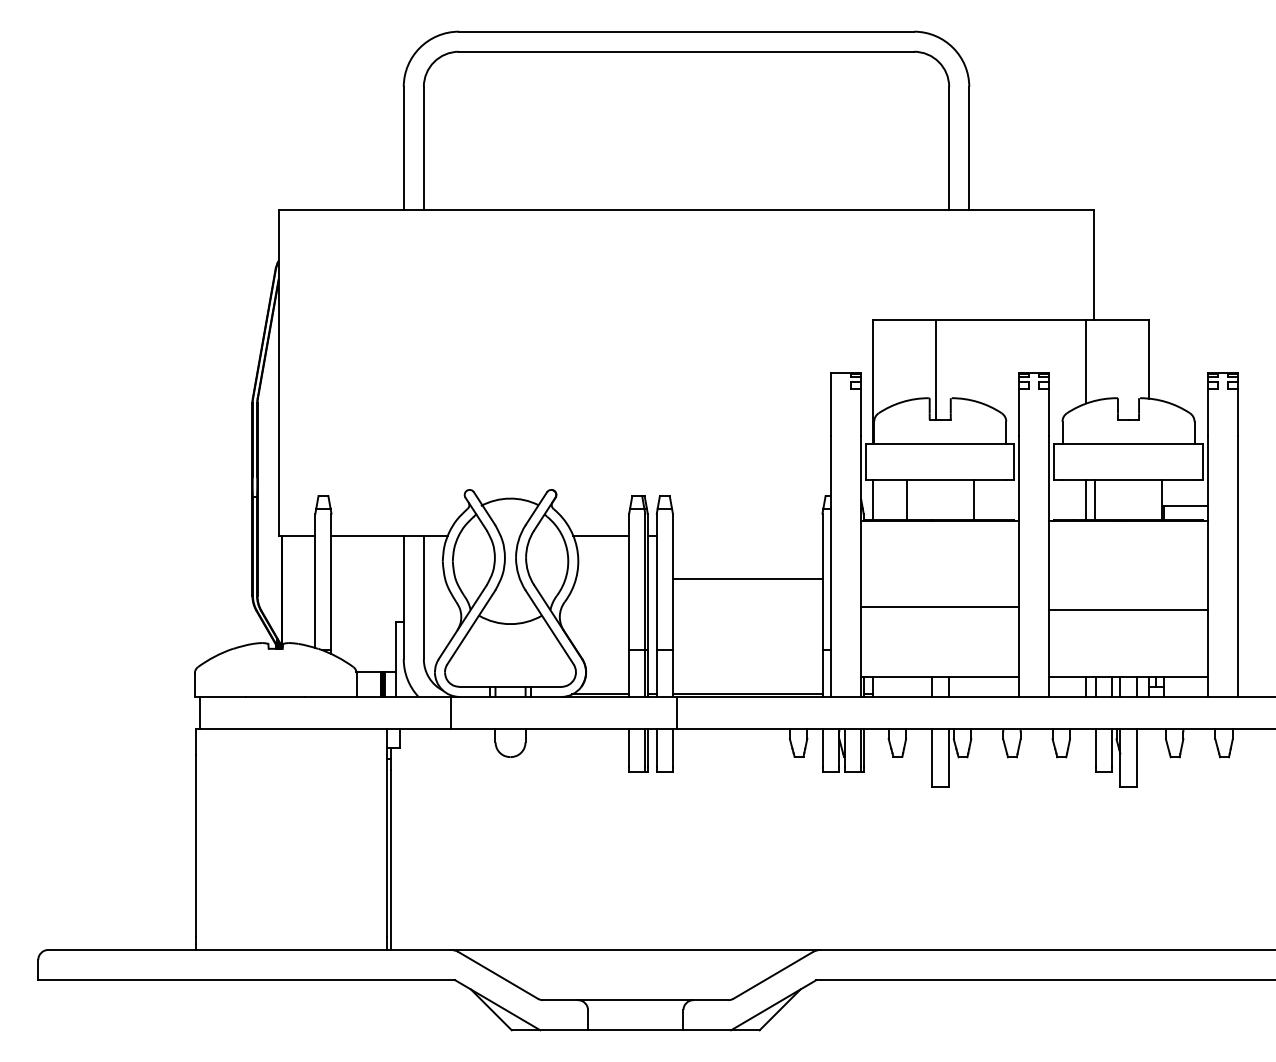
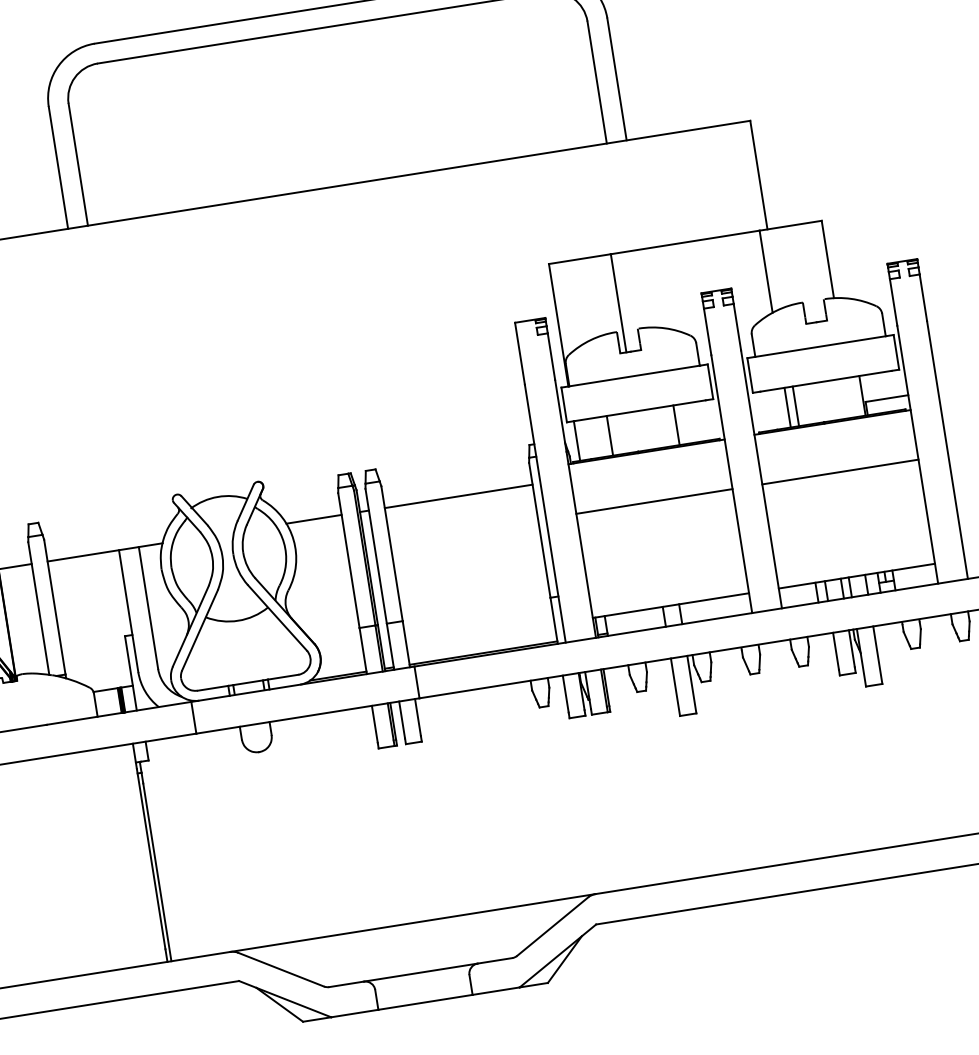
line: (747, 578) -> (458, 496), moved
line: (940, 607) -> (654, 501), moved
line: (1128, 610) -> (840, 472), moved

